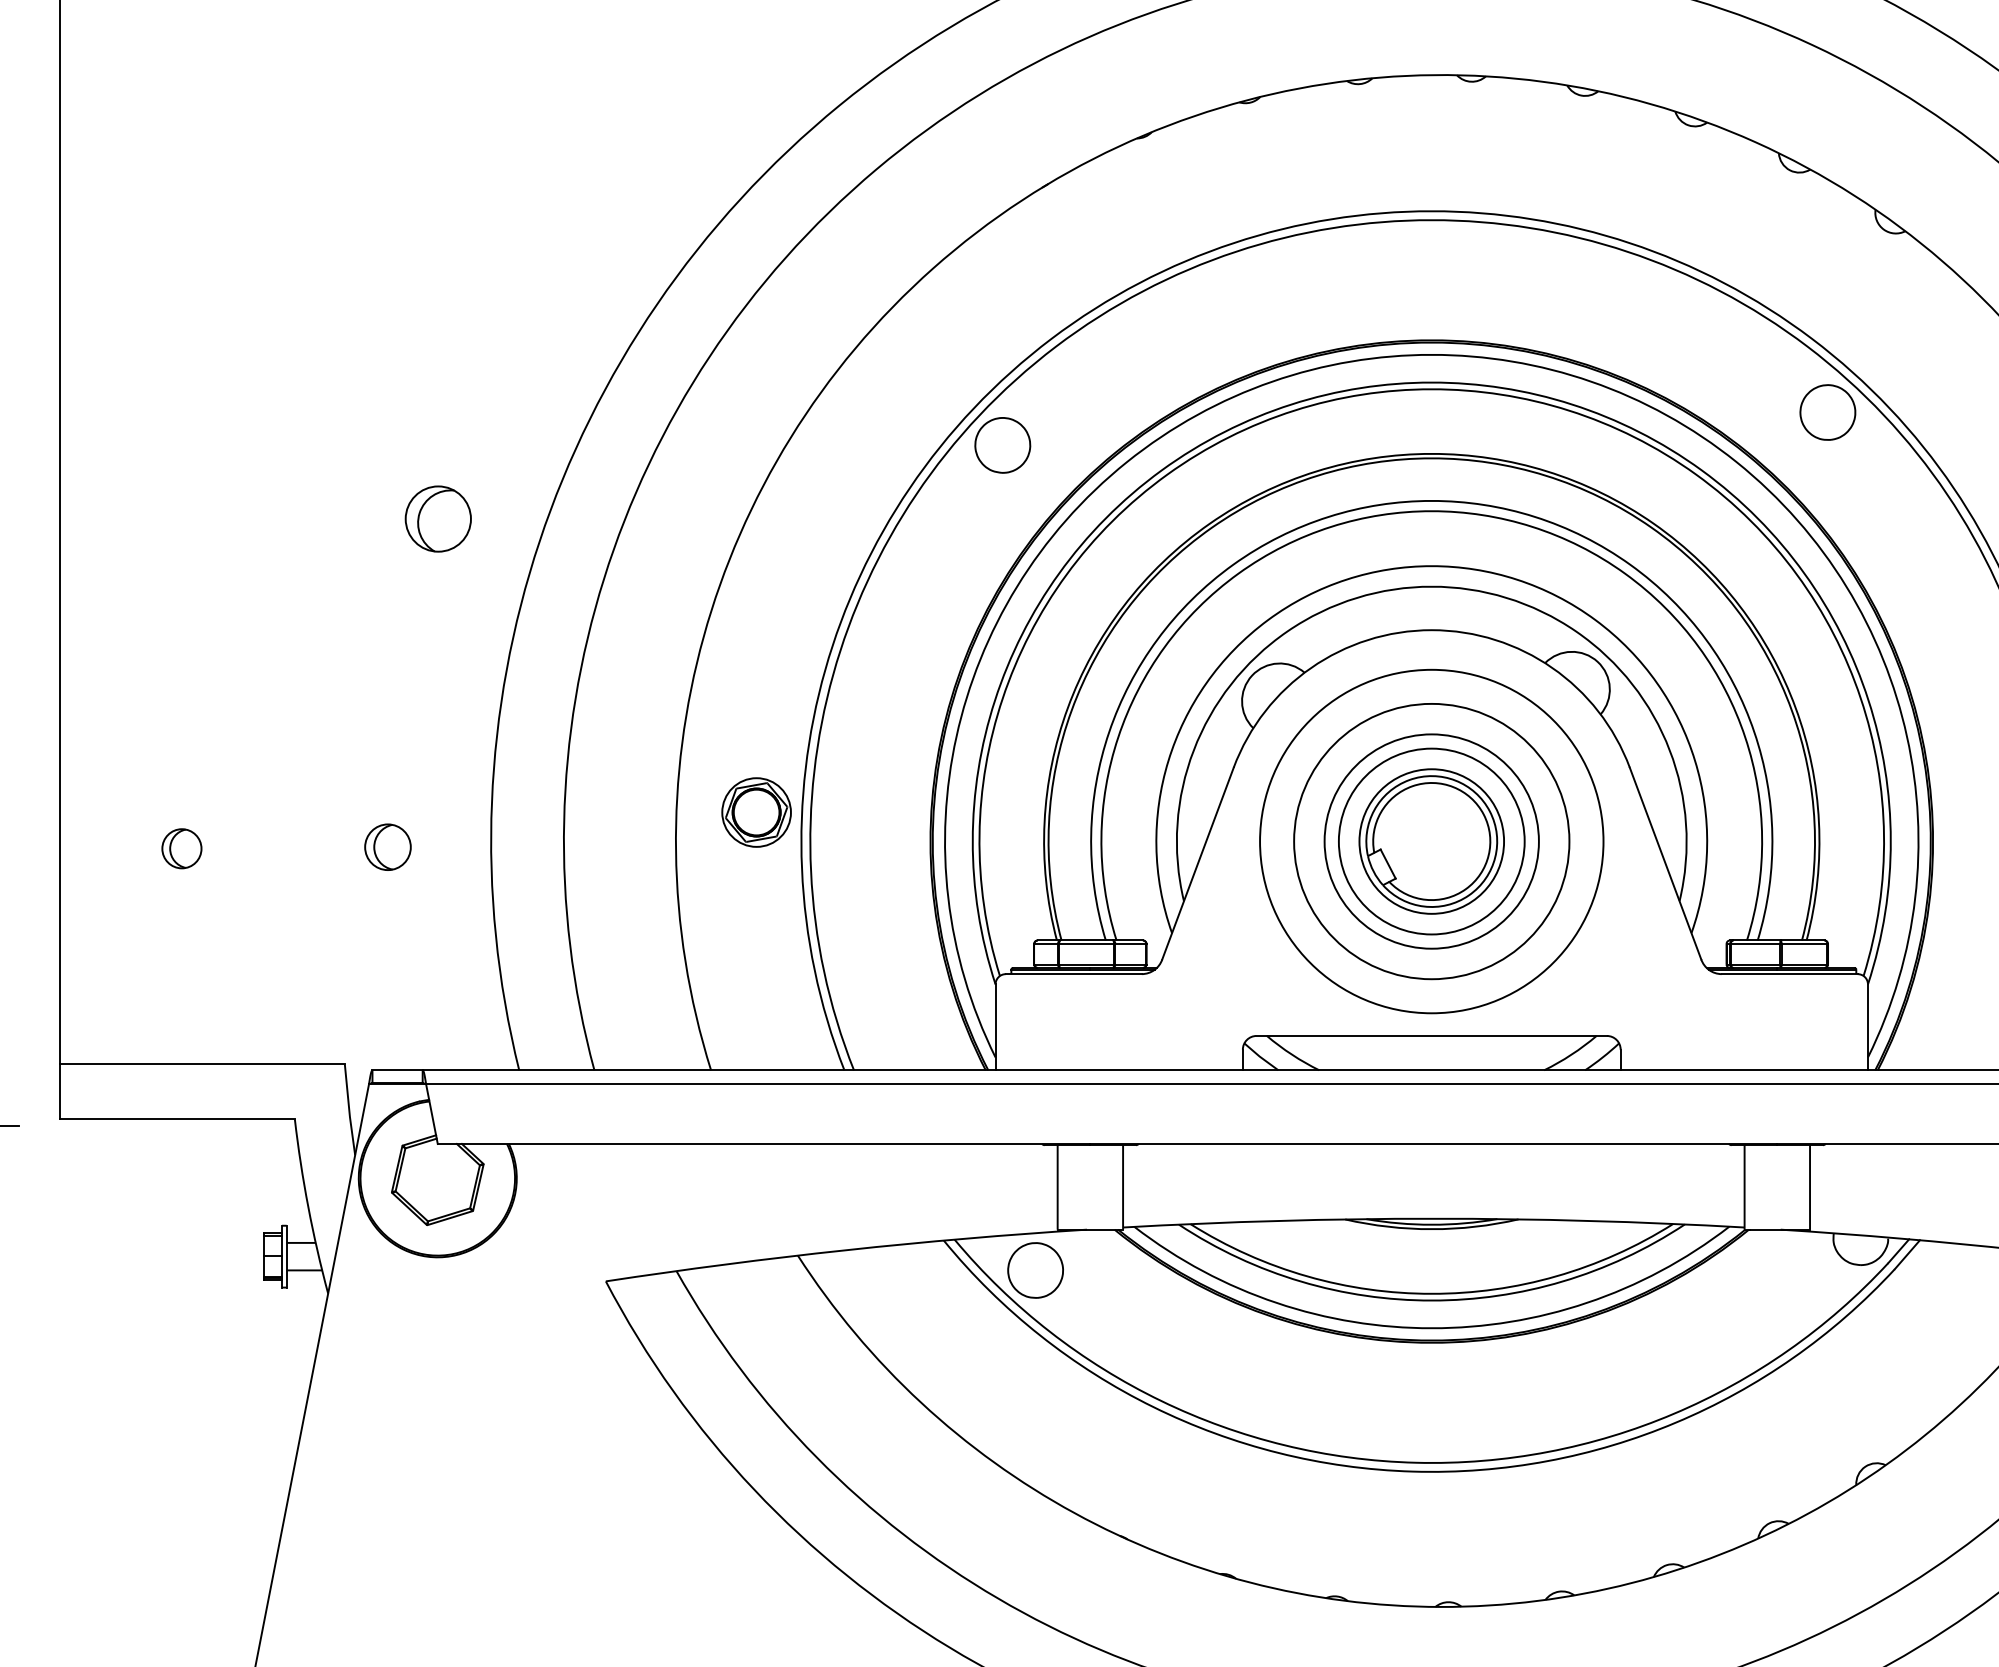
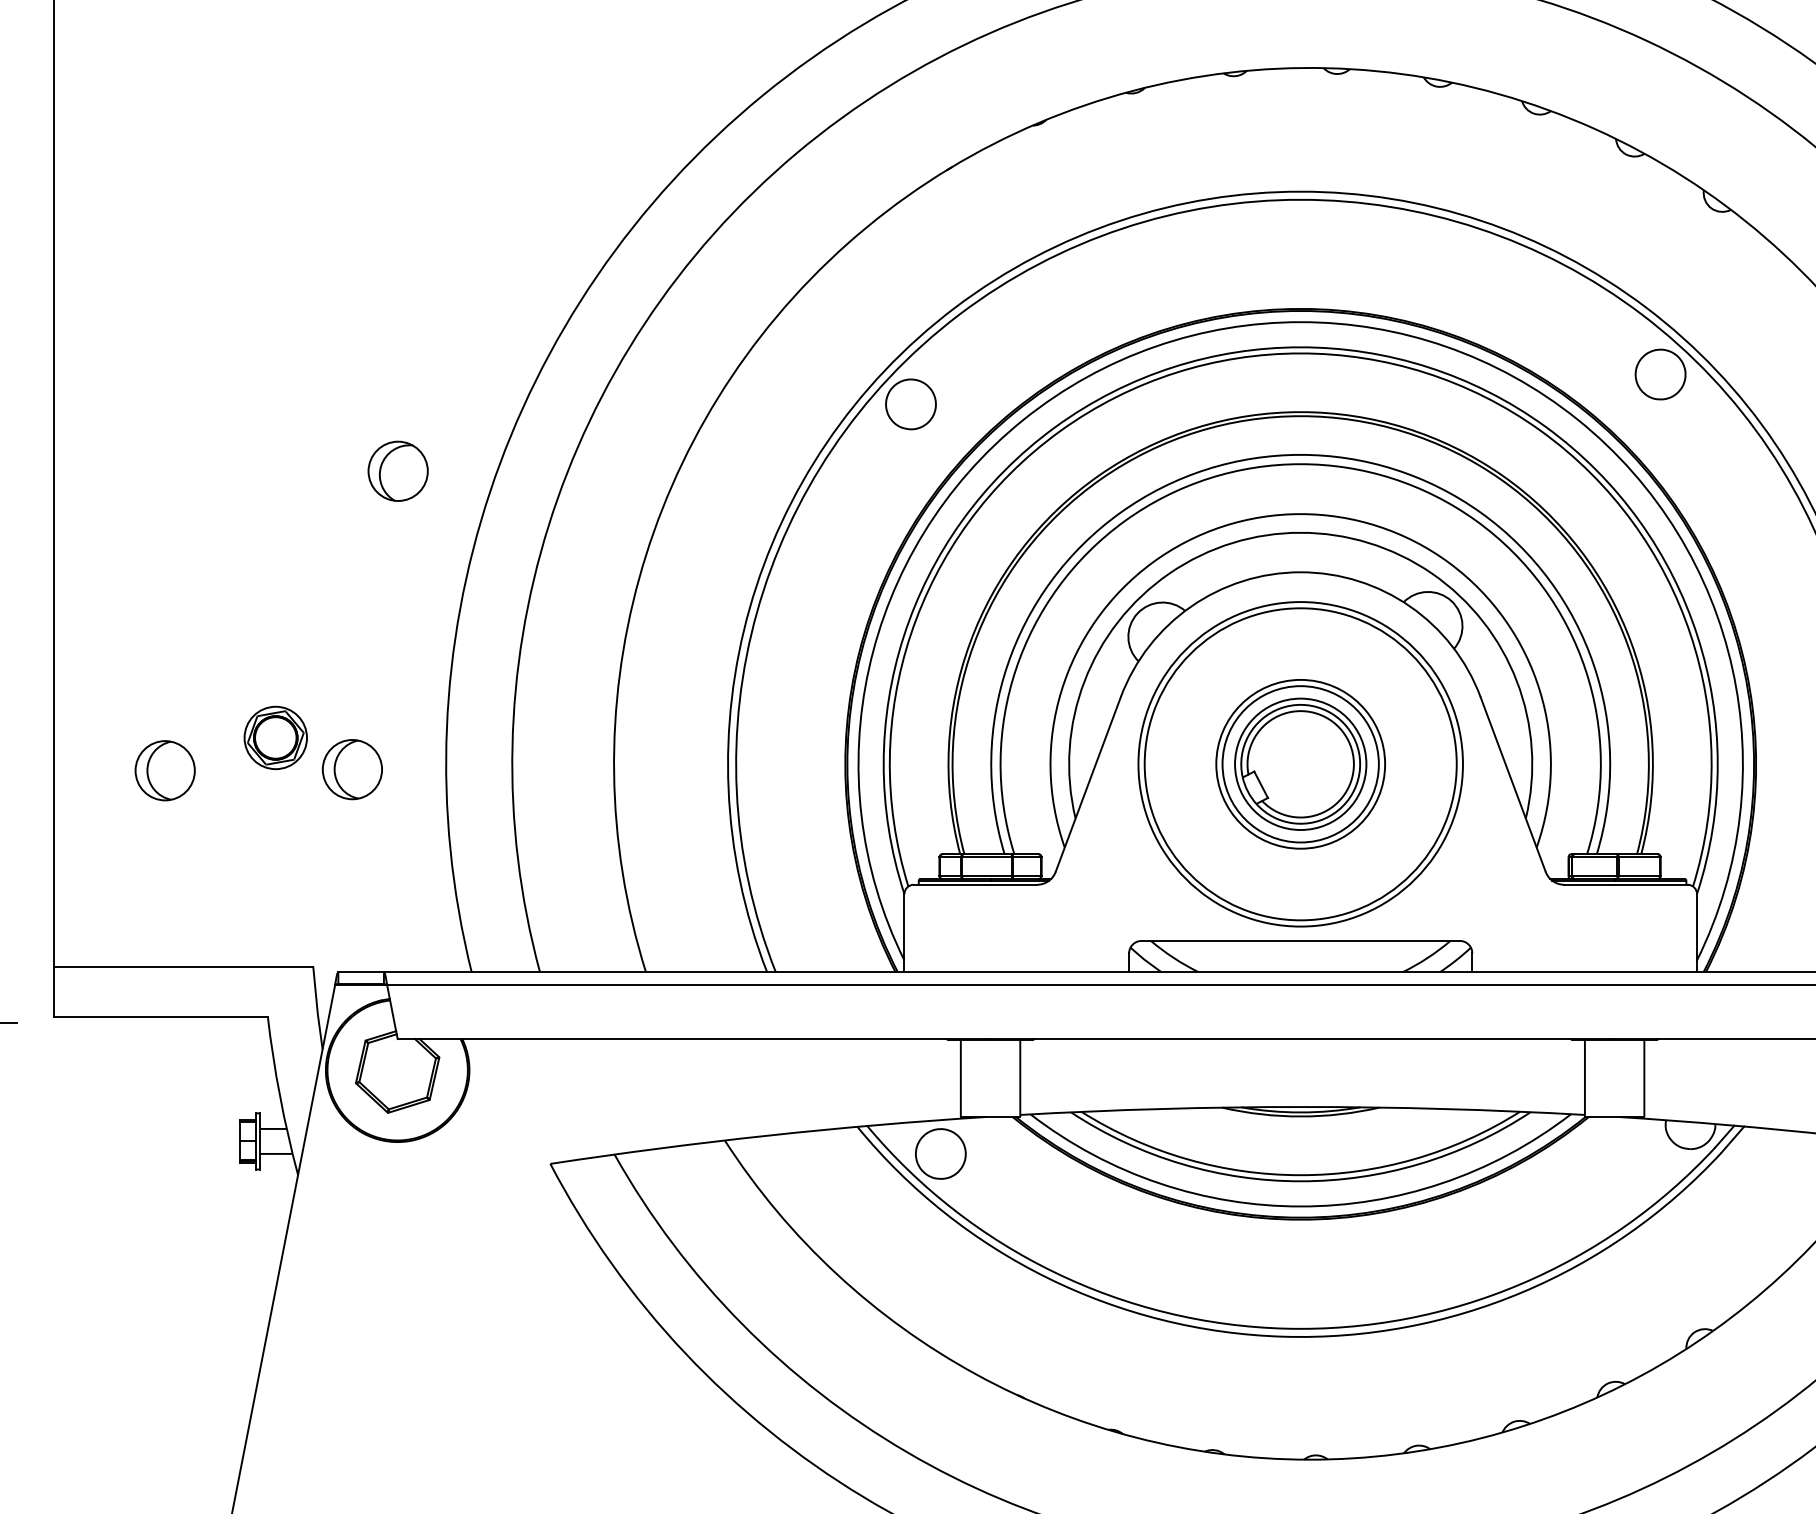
part: (756, 812) -> (275, 737), moved
circle: (1431, 841) -> (1300, 764), size x0.62
circle: (1431, 841) -> (1300, 764), size x1.67
part: (387, 846) -> (351, 768), size x1.43
part: (181, 848) -> (164, 770), size x1.67

